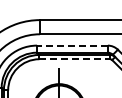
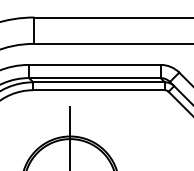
line: (71, 45) -> (93, 64), dashed -> solid
line: (75, 59) -> (100, 90), dashed -> solid

